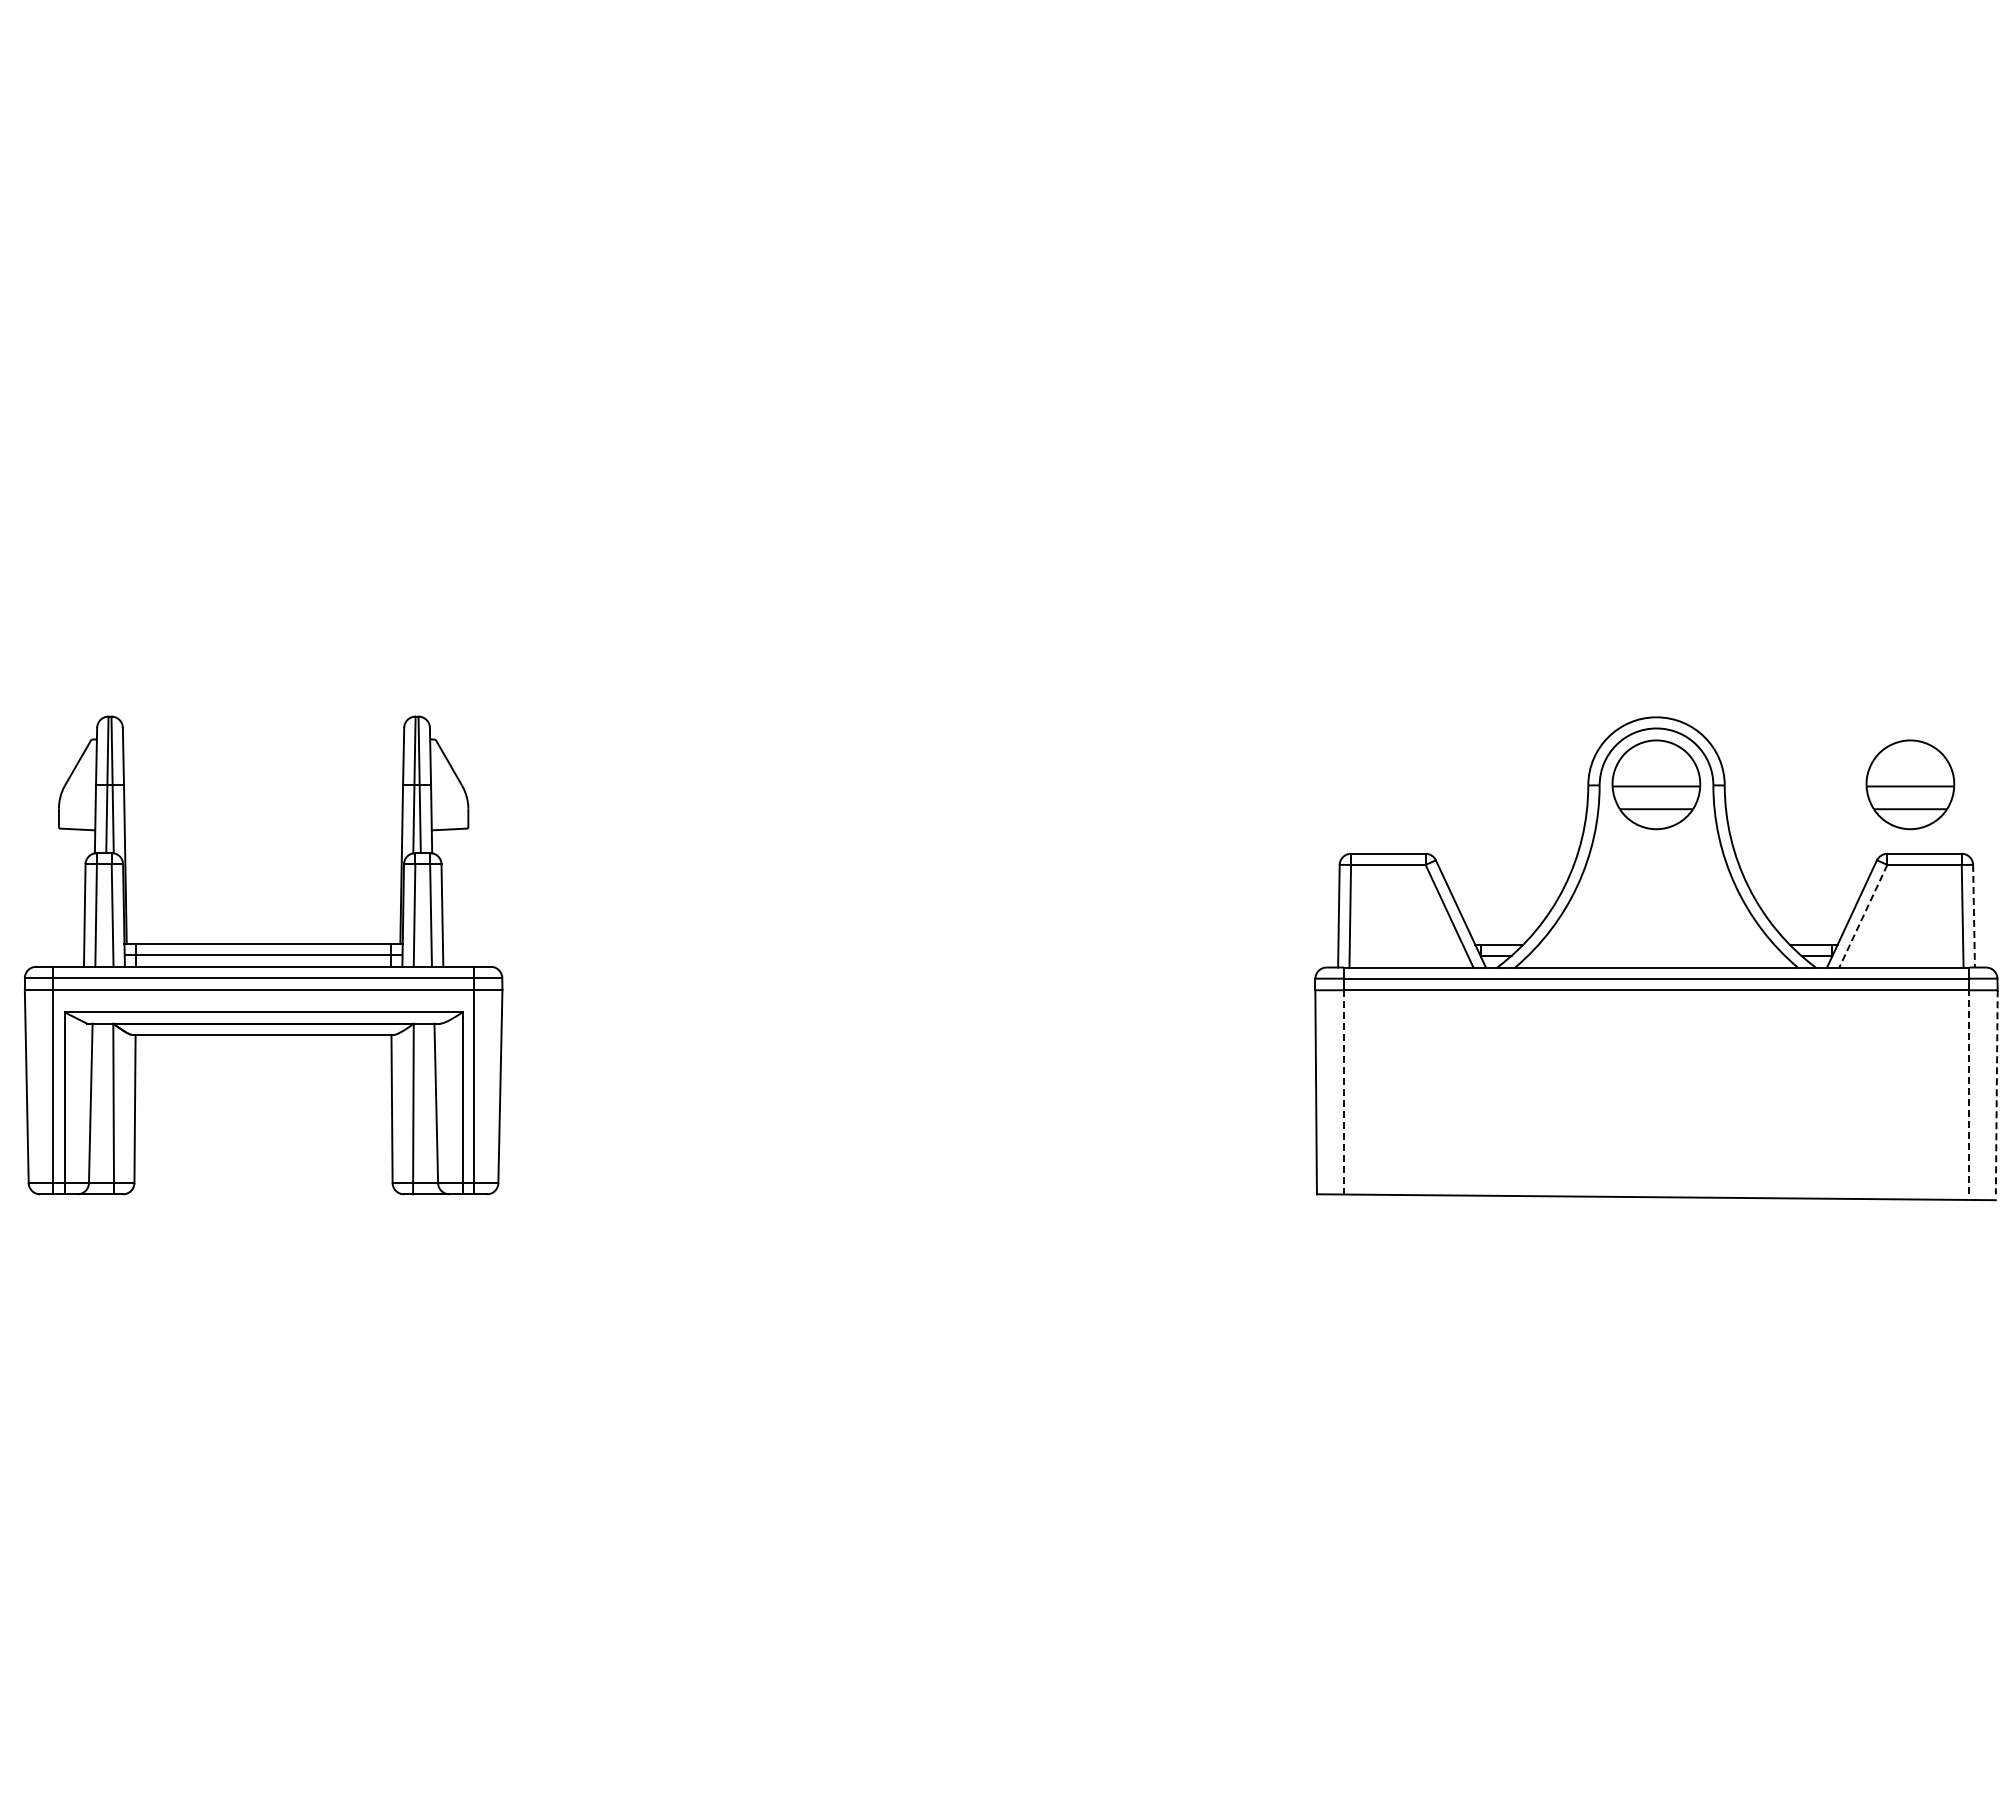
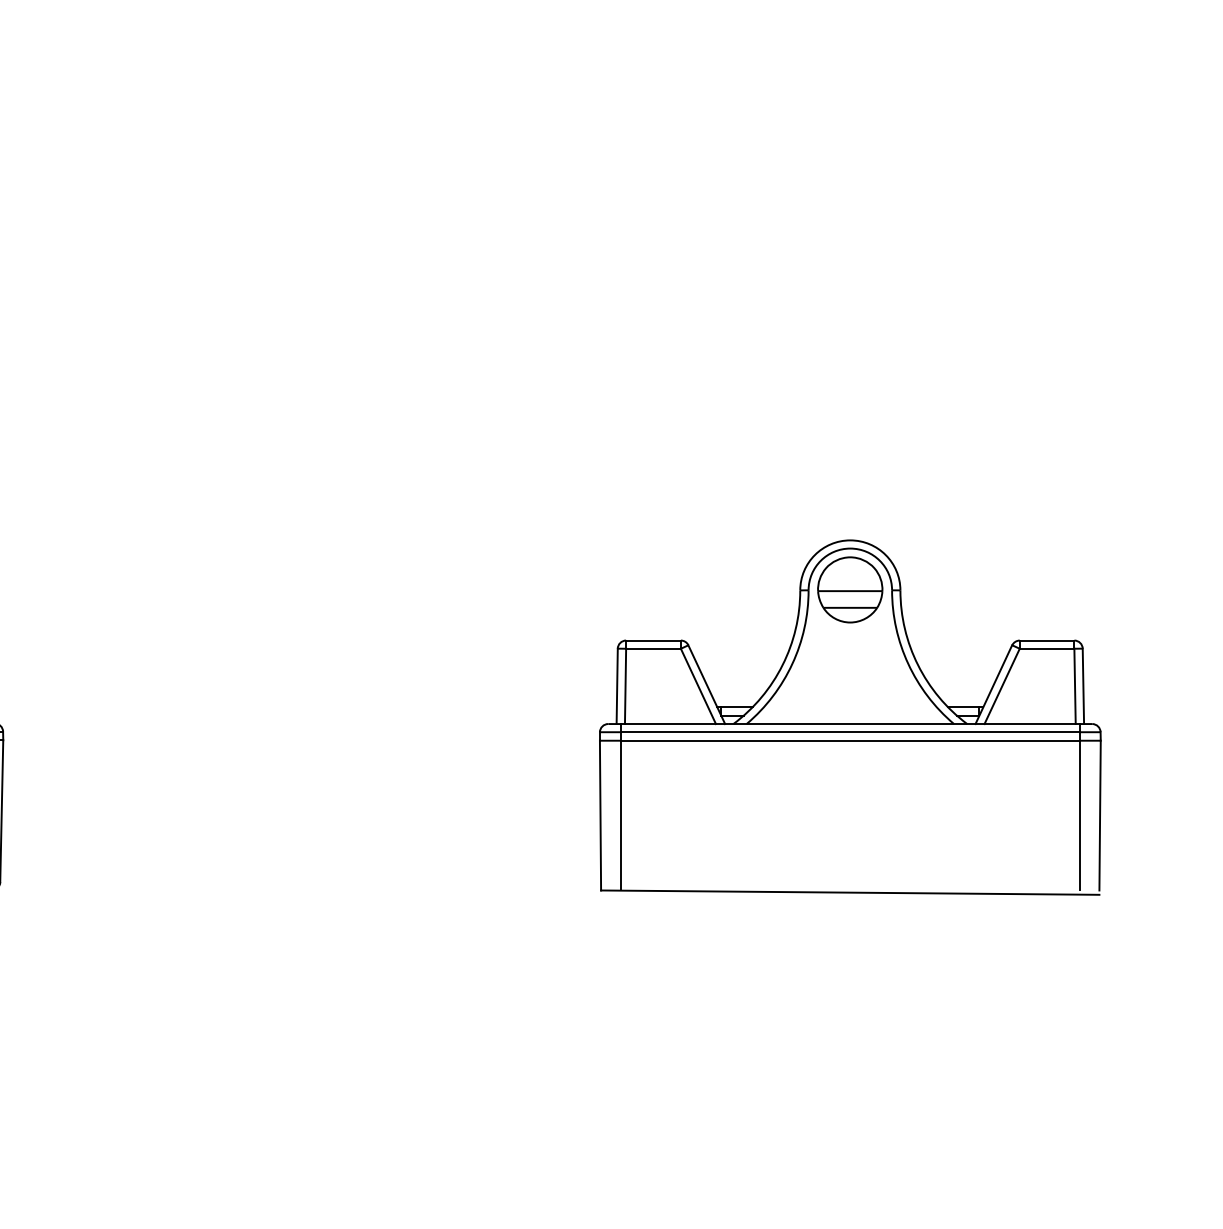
part: (1910, 784) -> (1036, 589), removed
line: (1863, 916) -> (1002, 686), dashed -> solid
line: (1974, 916) -> (1083, 686), dashed -> solid
line: (1969, 1091) -> (1080, 815), dashed -> solid
line: (1343, 1092) -> (620, 815), dashed -> solid
line: (1996, 1092) -> (1099, 815), dashed -> solid

